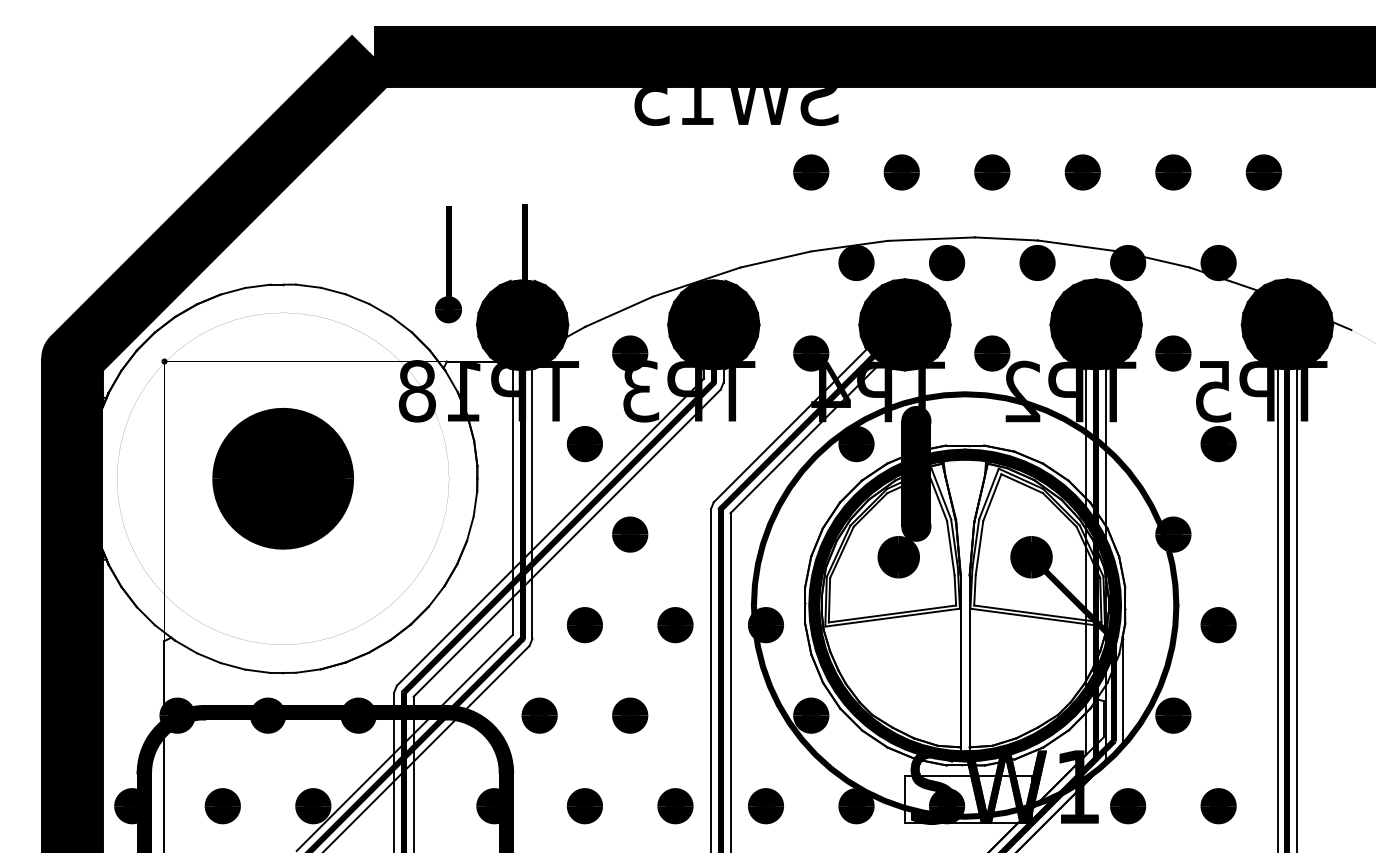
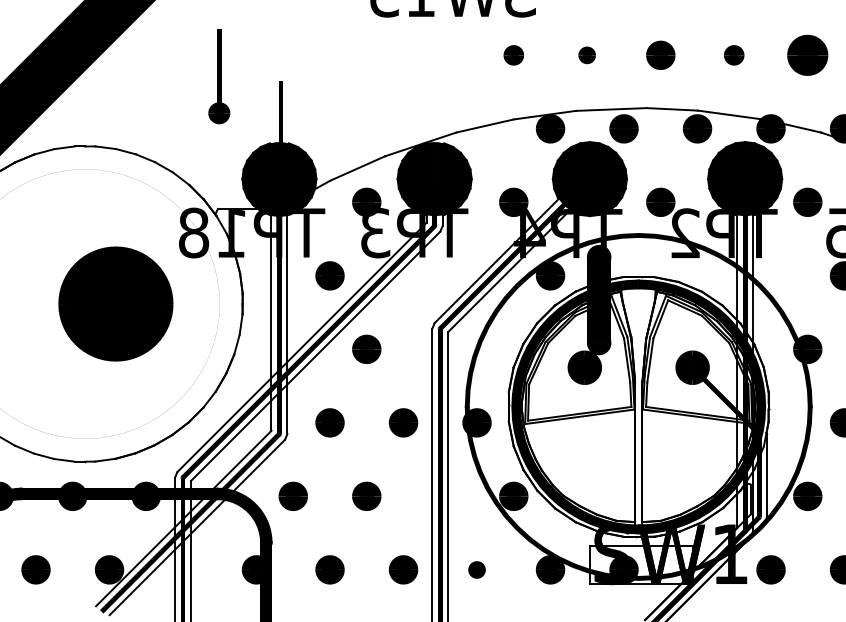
part: (811, 172) -> (513, 55), size x0.7
part: (901, 172) -> (587, 55), size x0.6
part: (1082, 172) -> (734, 55), size x0.7
part: (1173, 172) -> (807, 55), size x1.4
part: (448, 264) -> (219, 76), moved
part: (282, 478) -> (115, 303), moved
part: (765, 806) -> (476, 570), size x0.6

